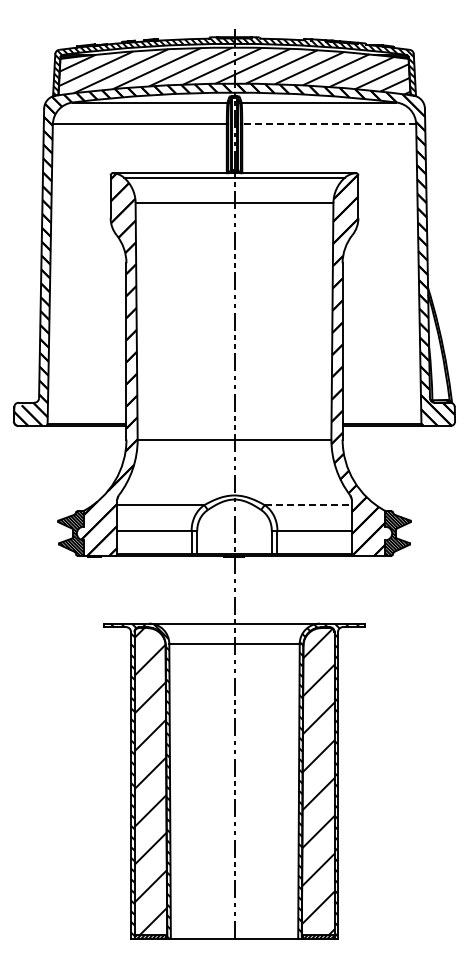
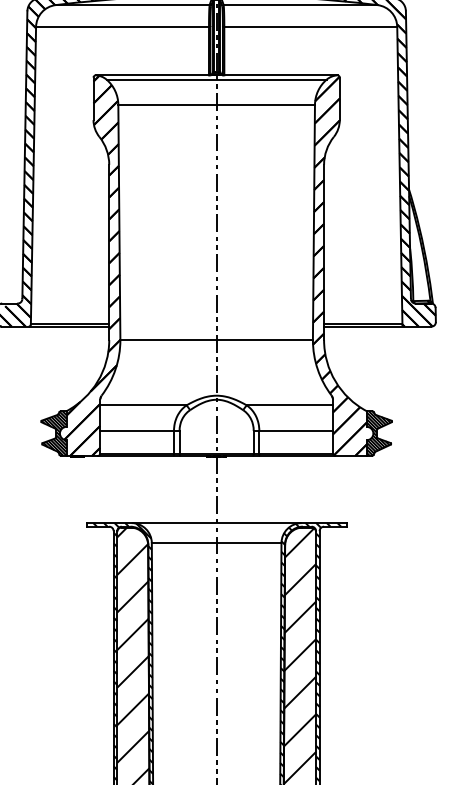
line: (329, 124) -> (311, 26), dashed -> solid
line: (308, 505) -> (290, 405), dashed -> solid

